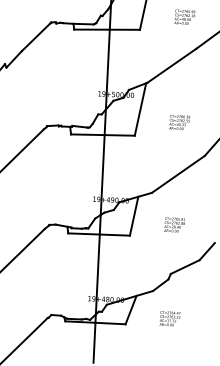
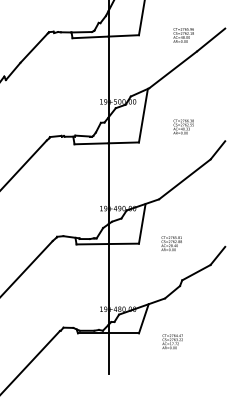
text: (184, 17) -> (183, 35), moved
text: (174, 224) -> (171, 243), moved
text: (169, 318) -> (172, 341), moved

